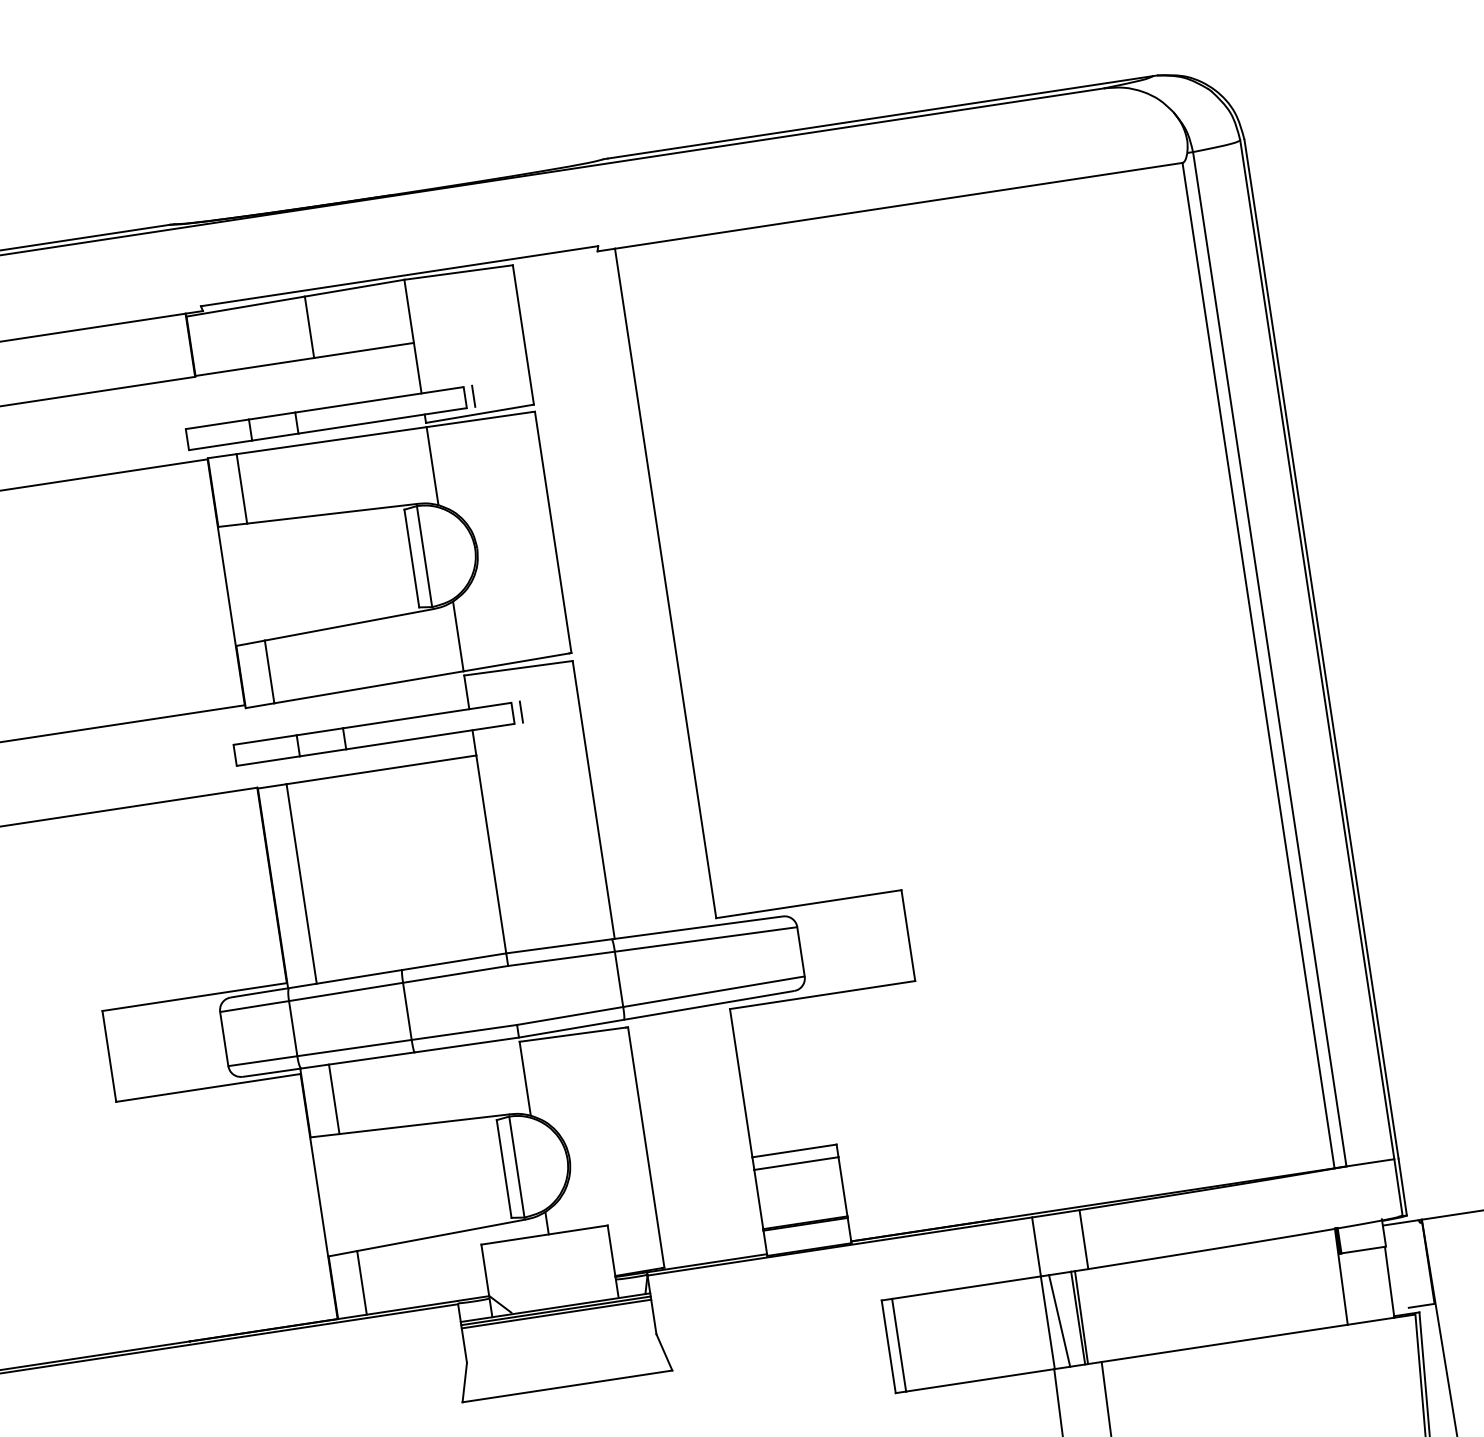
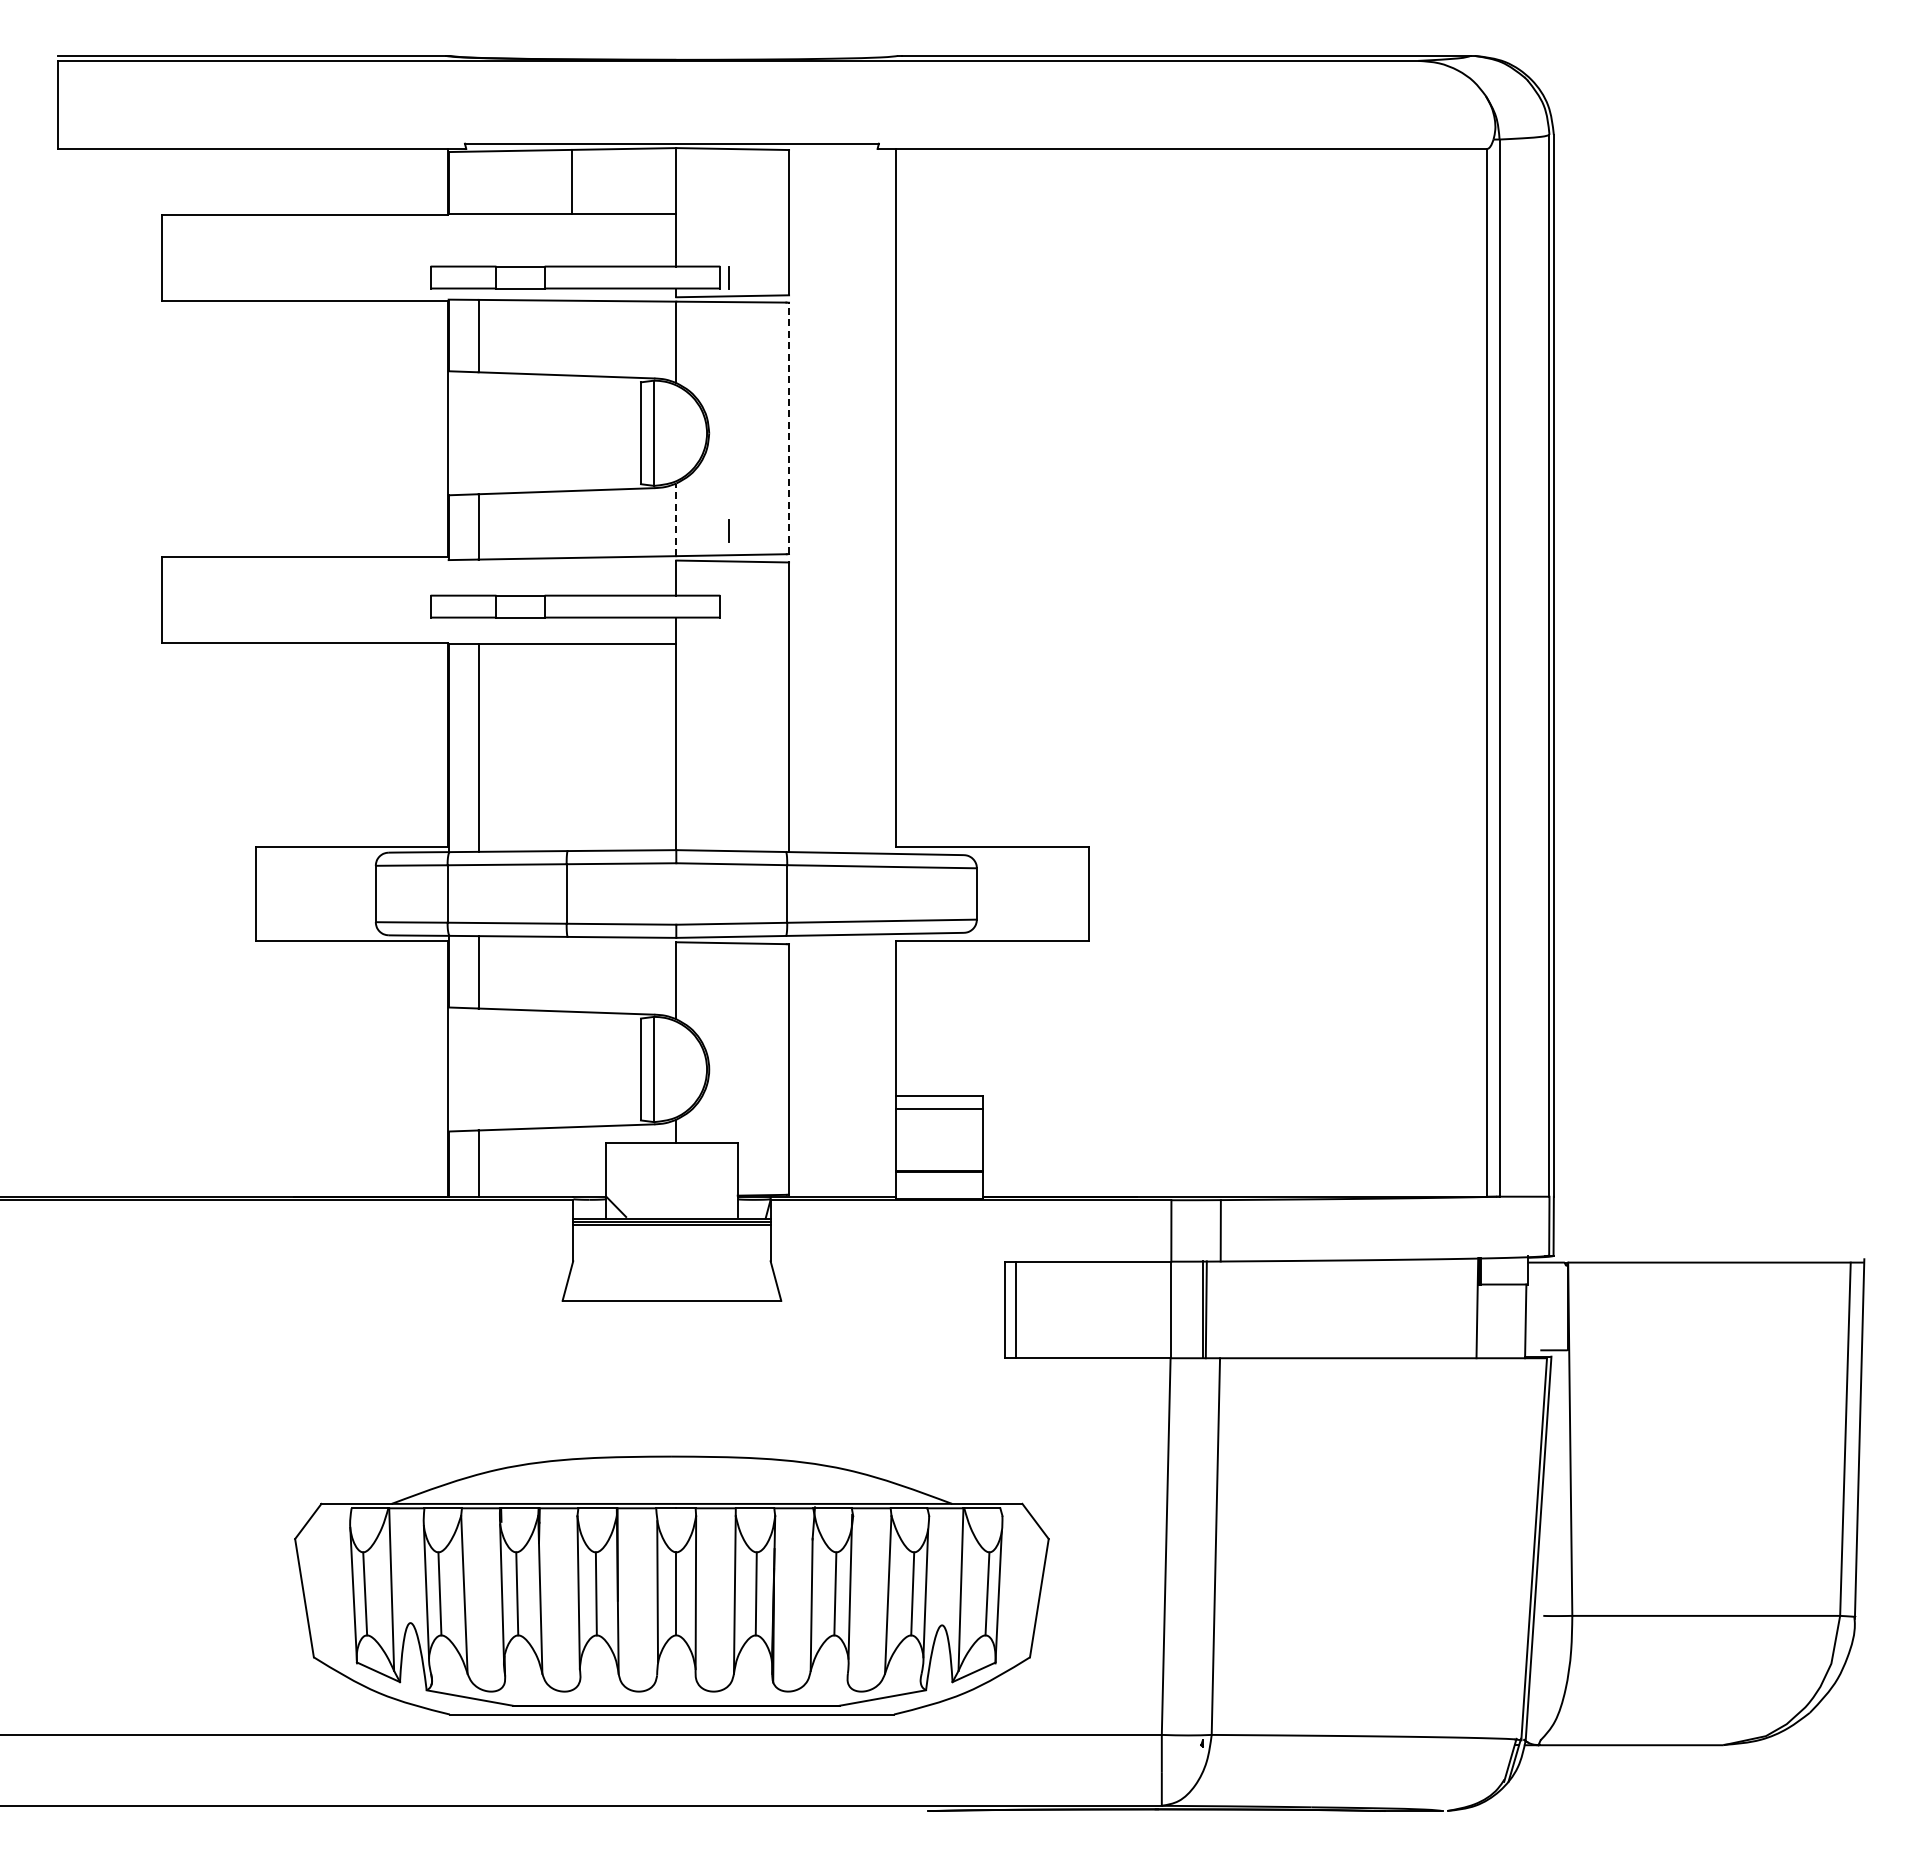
line: (553, 532) -> (789, 428), solid -> dashed
line: (458, 636) -> (676, 519), solid -> dashed
line: (520, 712) -> (728, 530), moved
line: (1059, 1320) -> (1183, 1309), removed

